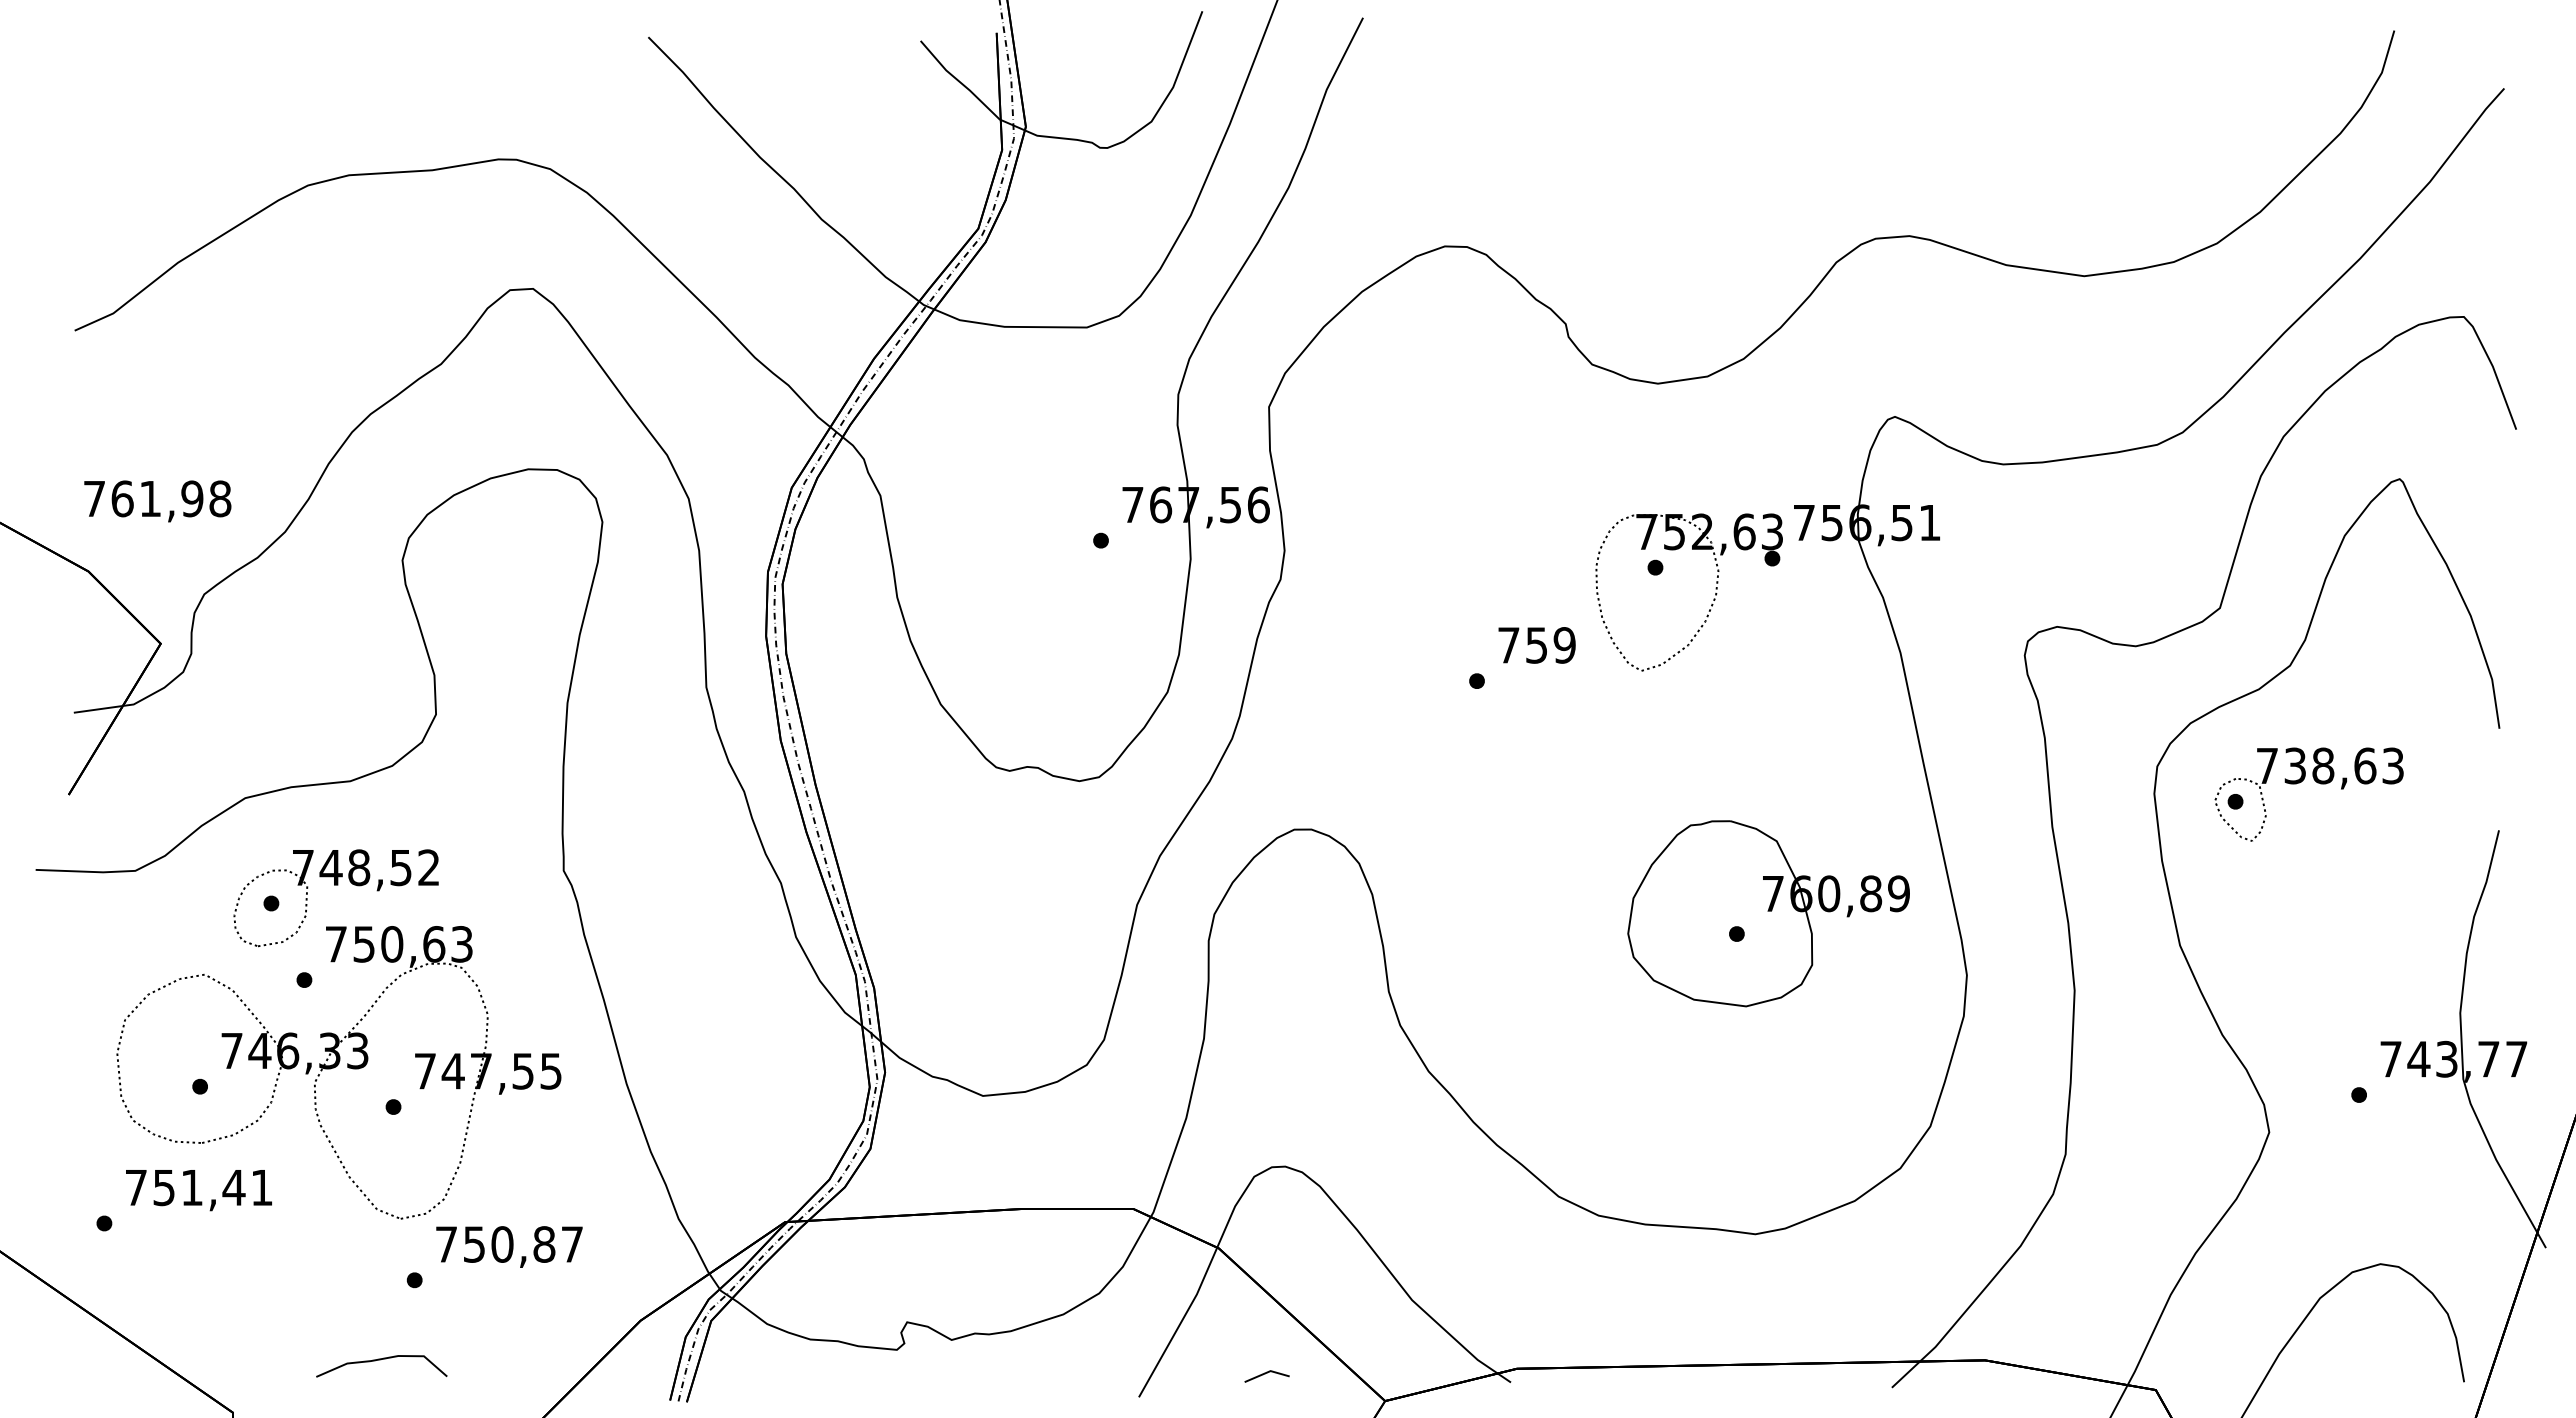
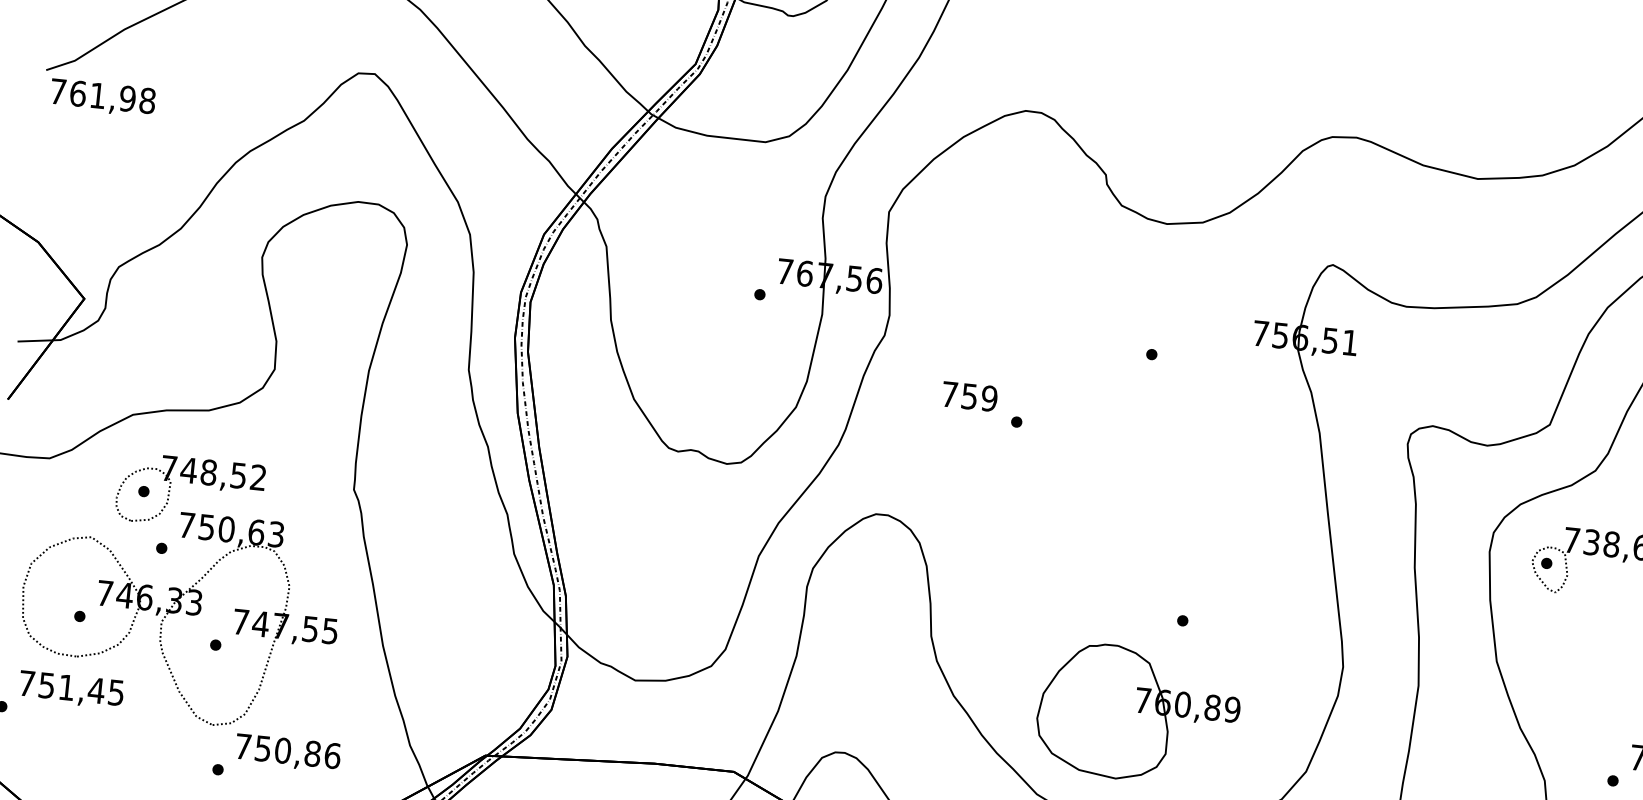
text: (157, 501) -> (102, 98), moved
part: (1711, 604) -> (1188, 384), removed
text: (1536, 645) -> (969, 396), moved
part: (1768, 913) -> (1138, 714), moved
text: (261, 1188) -> (115, 693), 751,41 -> 751,45
text: (572, 1244) -> (332, 755), 750,87 -> 750,86

